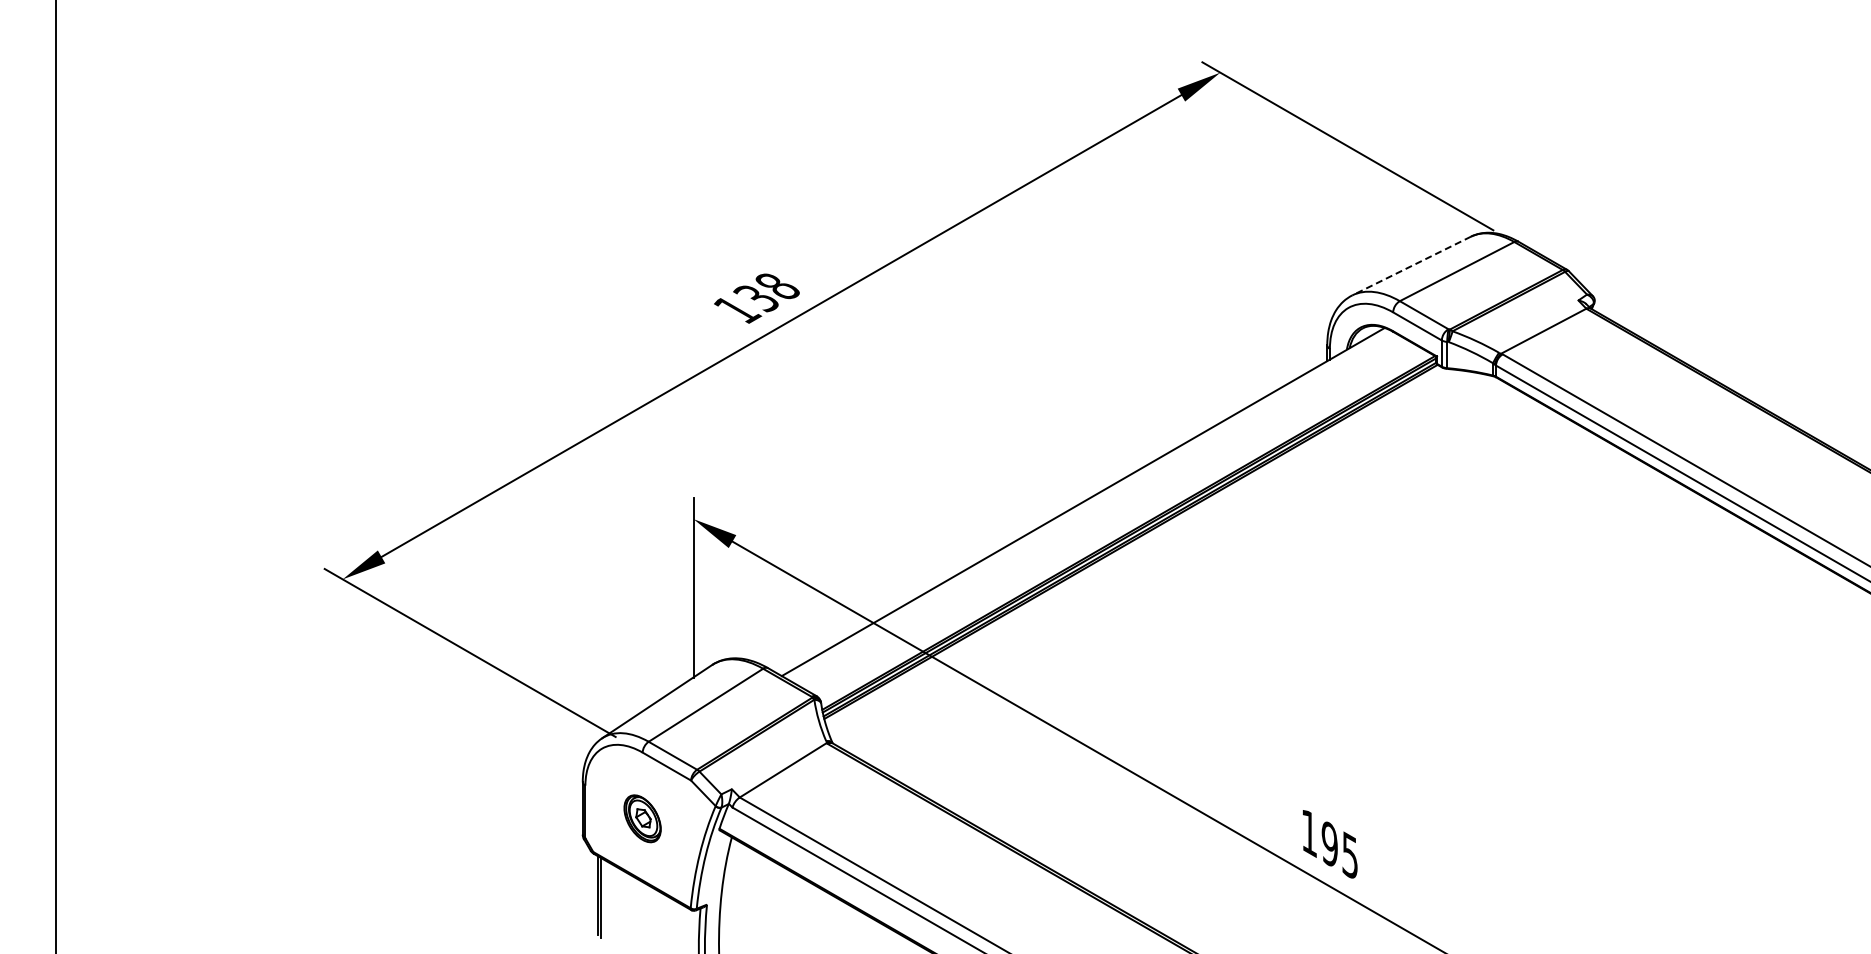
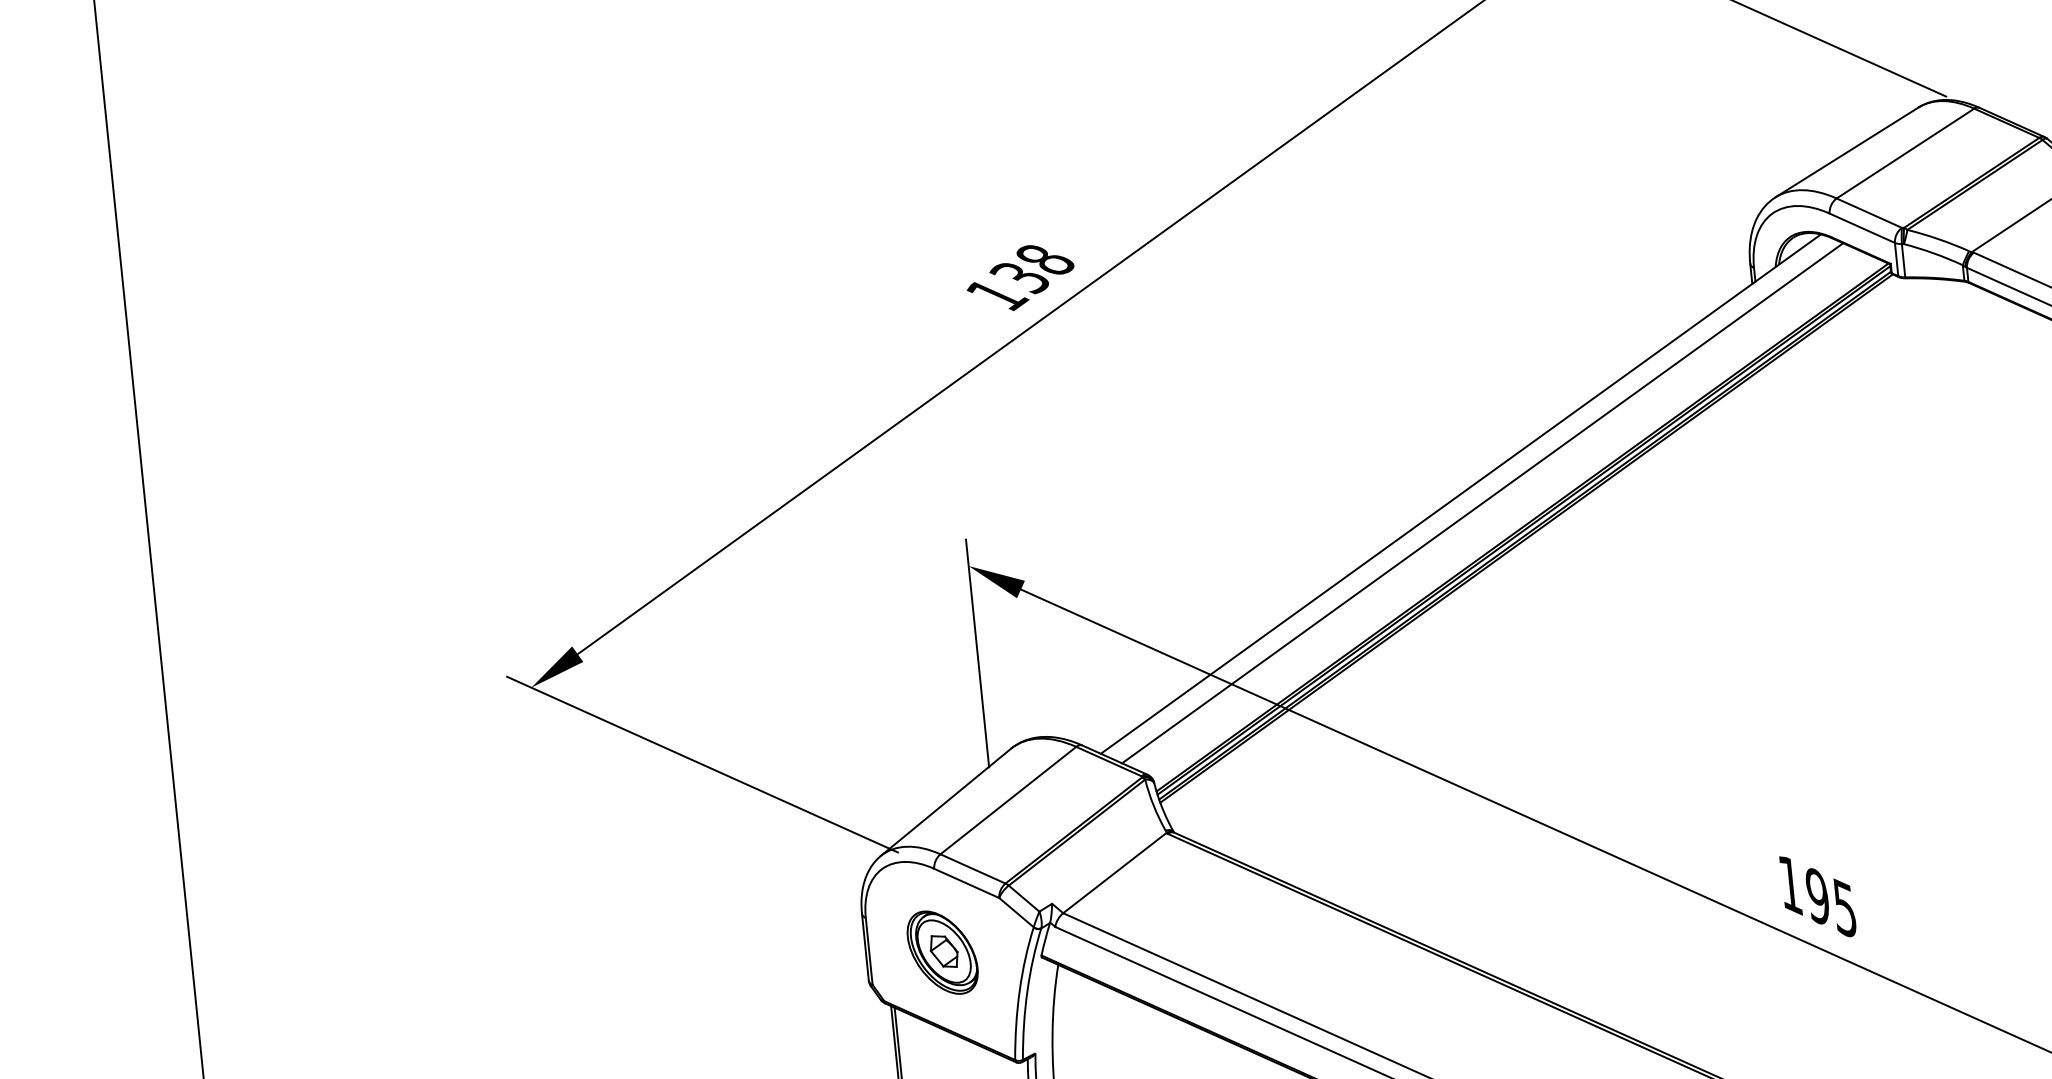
line: (1411, 266) -> (1846, 153), dashed -> solid
line: (1099, 510) -> (1482, 502), added
part: (642, 818) -> (942, 952), size x1.43

